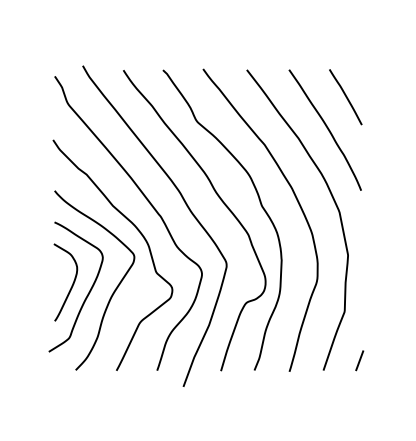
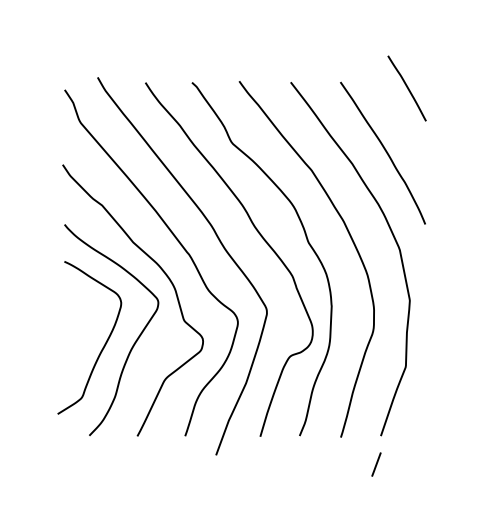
line: (345, 97) -> (406, 88), moved
curve: (71, 285) -> (84, 335), removed
line: (359, 360) -> (376, 464), moved

